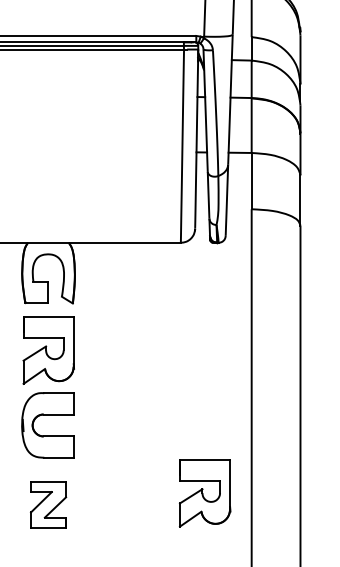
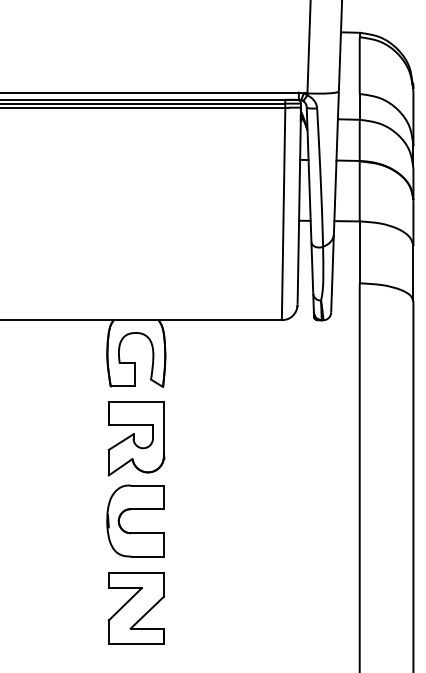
part: (205, 493) -> (308, 595), removed
part: (47, 504) -> (135, 608), size x1.43

